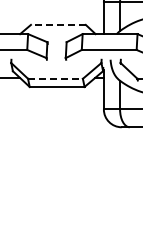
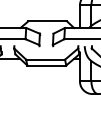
line: (57, 24) -> (47, 21), dashed -> solid
line: (56, 78) -> (46, 59), dashed -> solid

